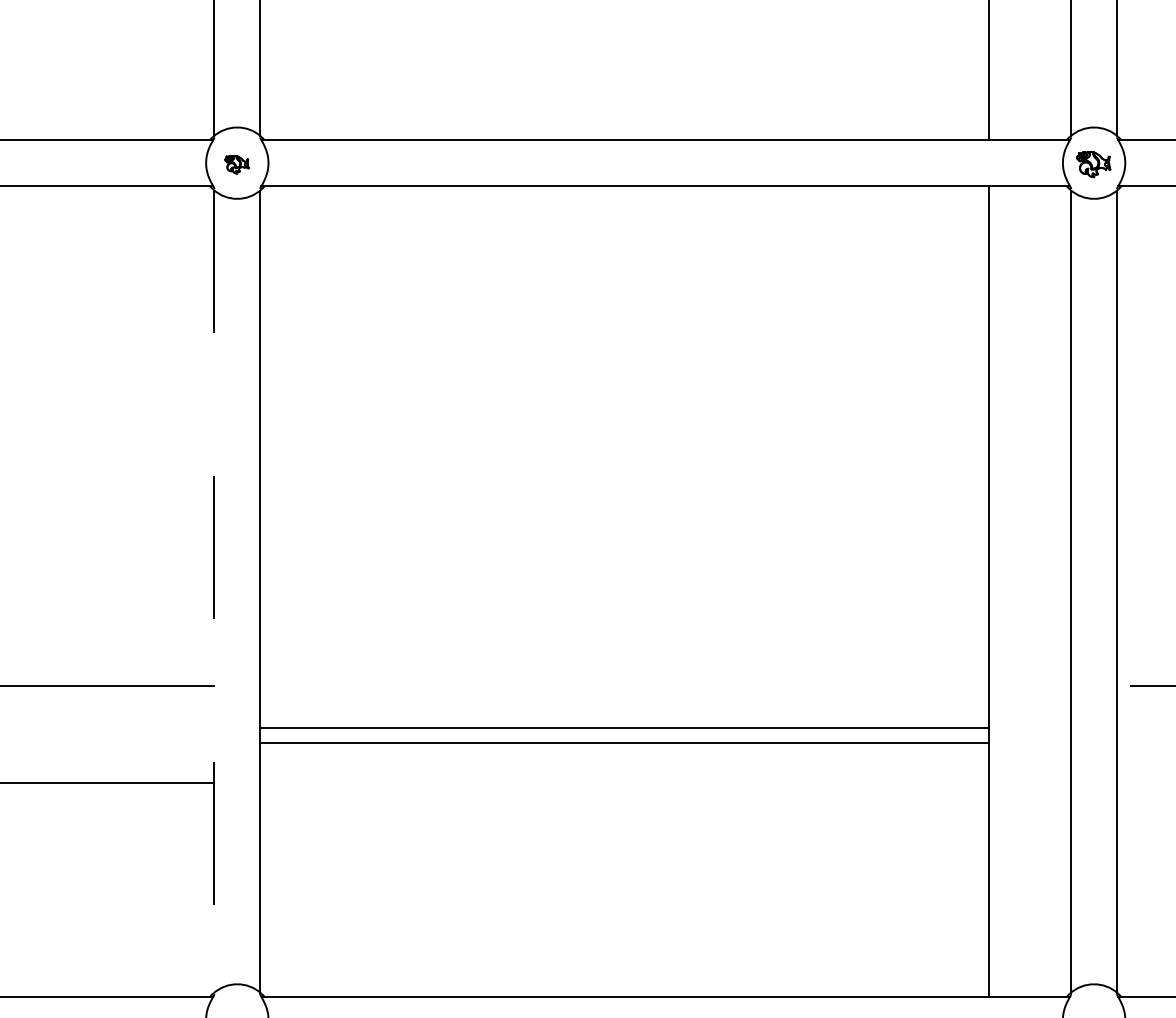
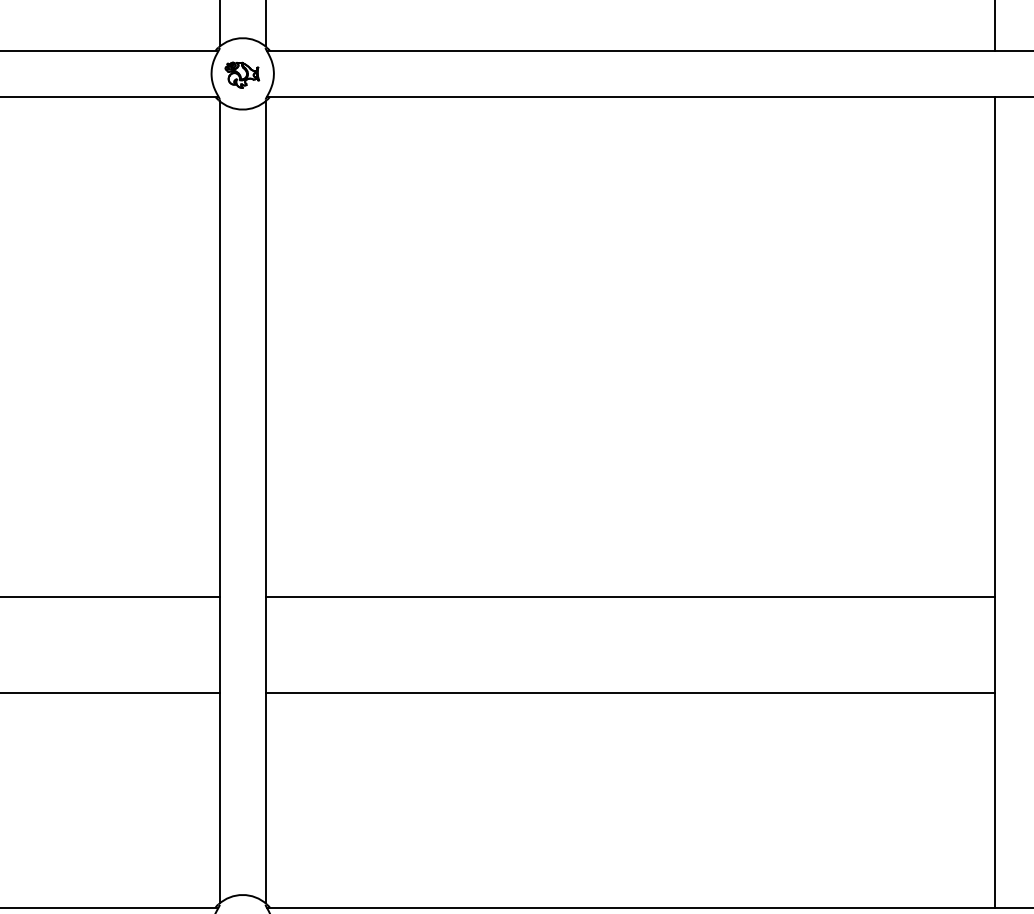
part: (236, 164) -> (241, 75), size x1.43
line: (214, 591) -> (219, 502), dashed -> solid
line: (624, 727) -> (629, 693), moved
line: (624, 743) -> (629, 597), moved

